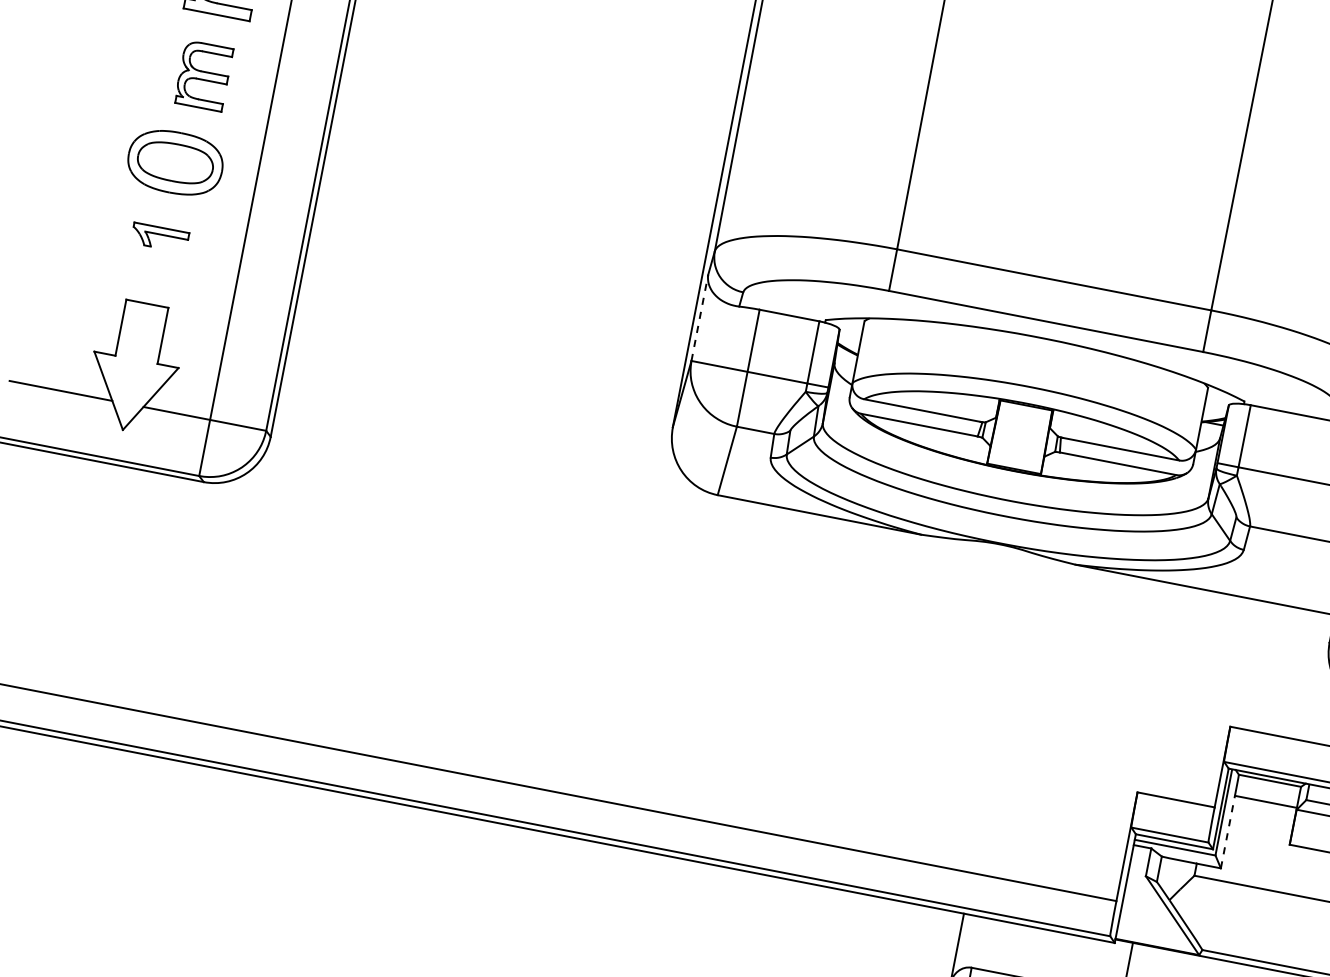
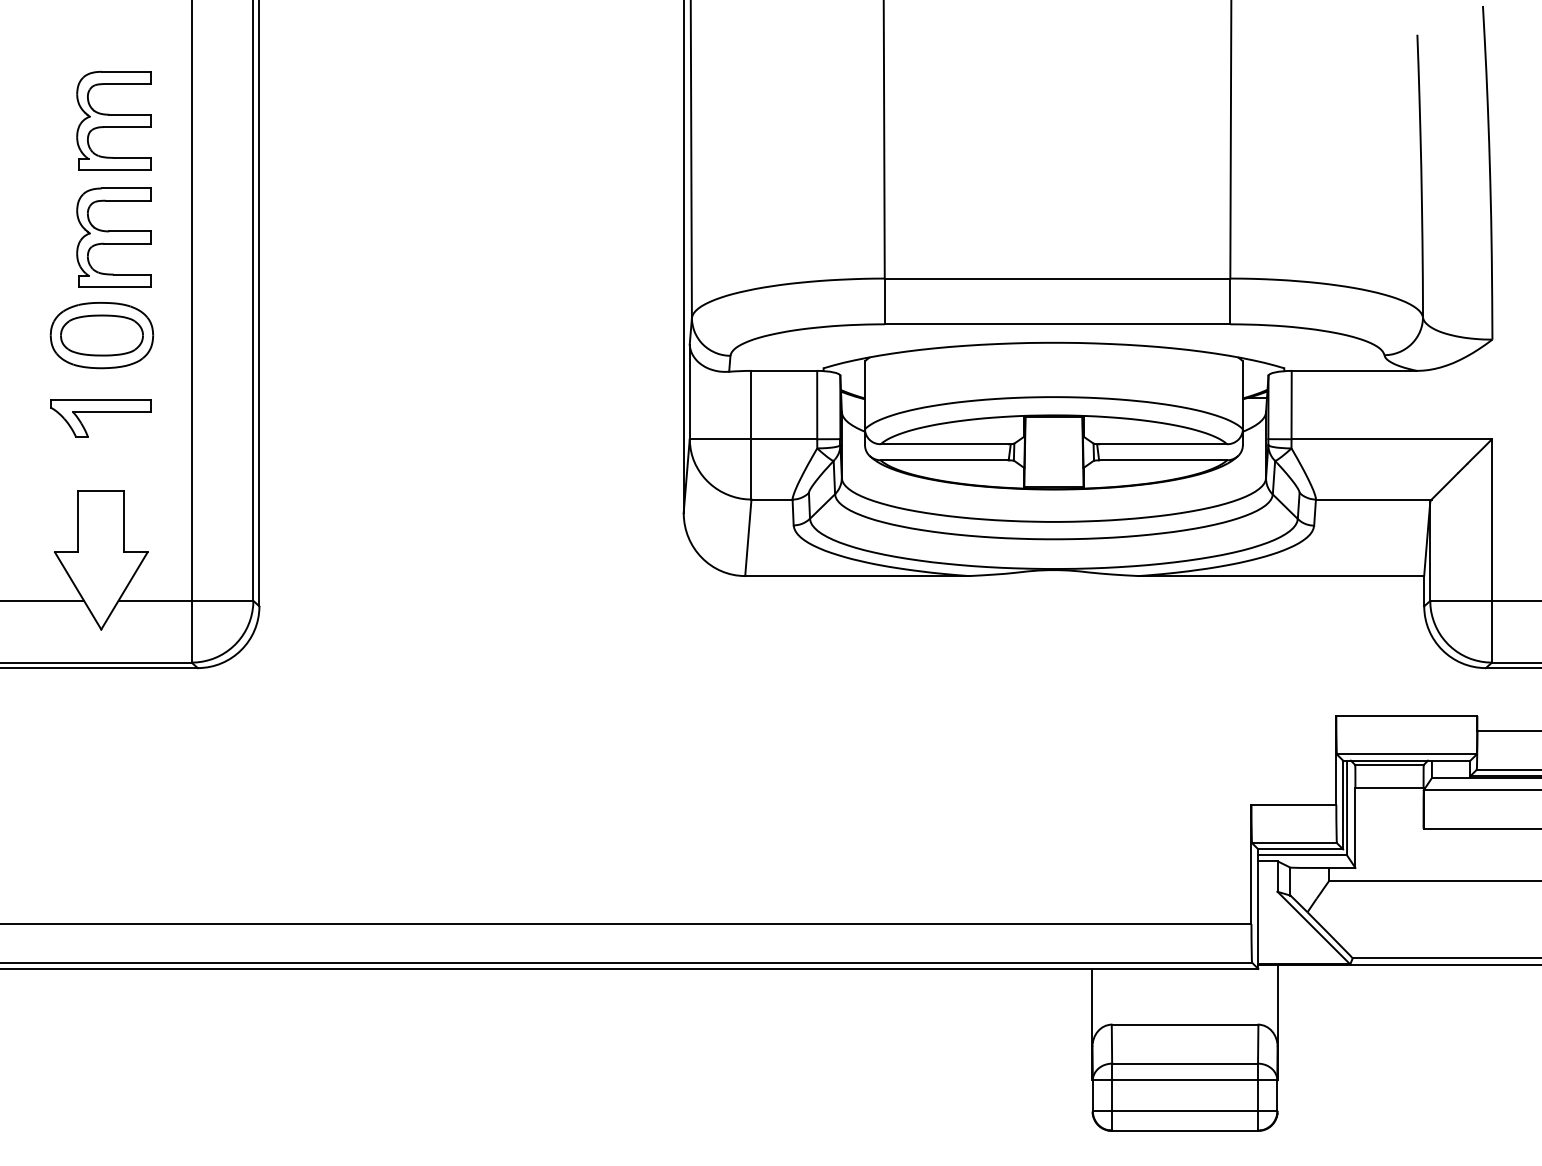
part: (203, 75) -> (113, 237), size x1.43
part: (159, 237) -> (100, 418), size x1.67
line: (699, 317) -> (689, 391), dashed -> solid
line: (1227, 832) -> (1355, 828), dashed -> solid

